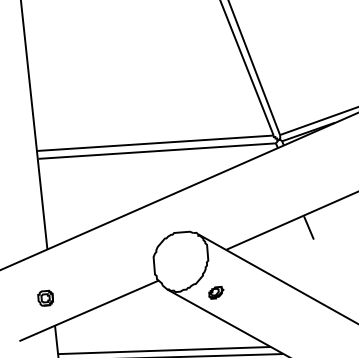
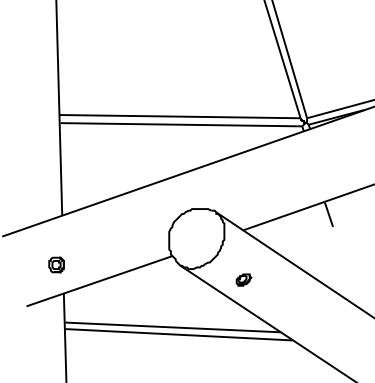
part: (215, 292) -> (243, 279), moved

